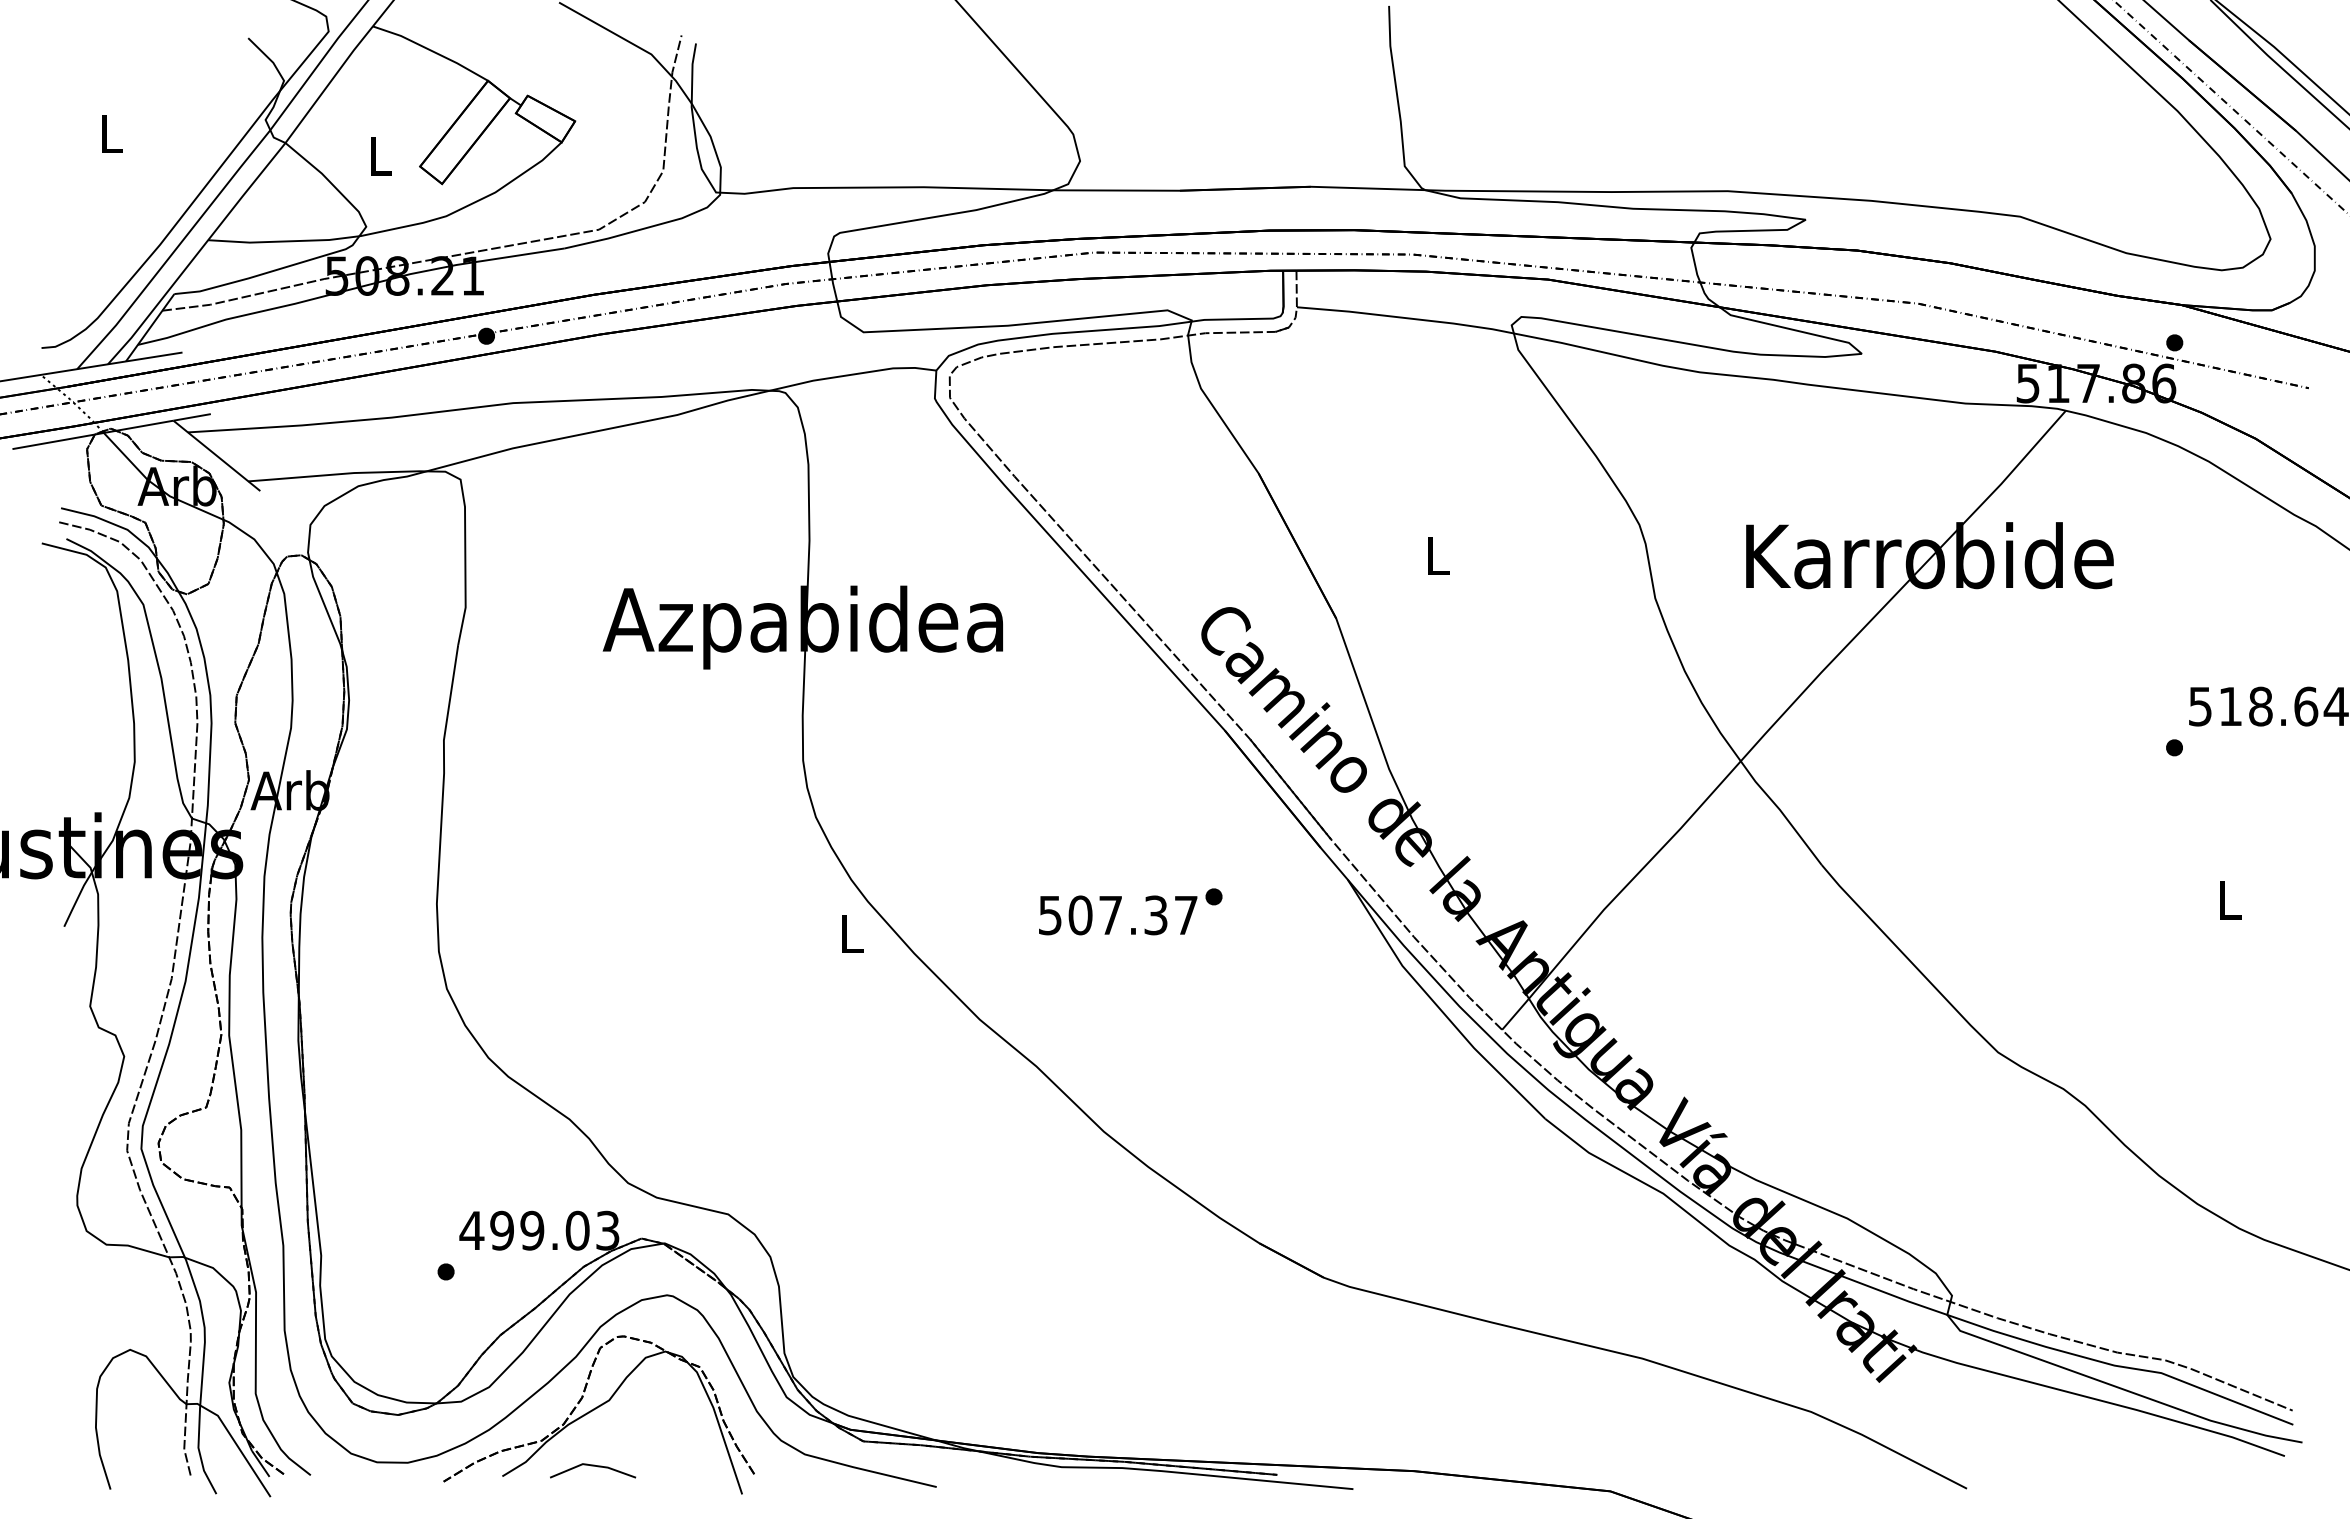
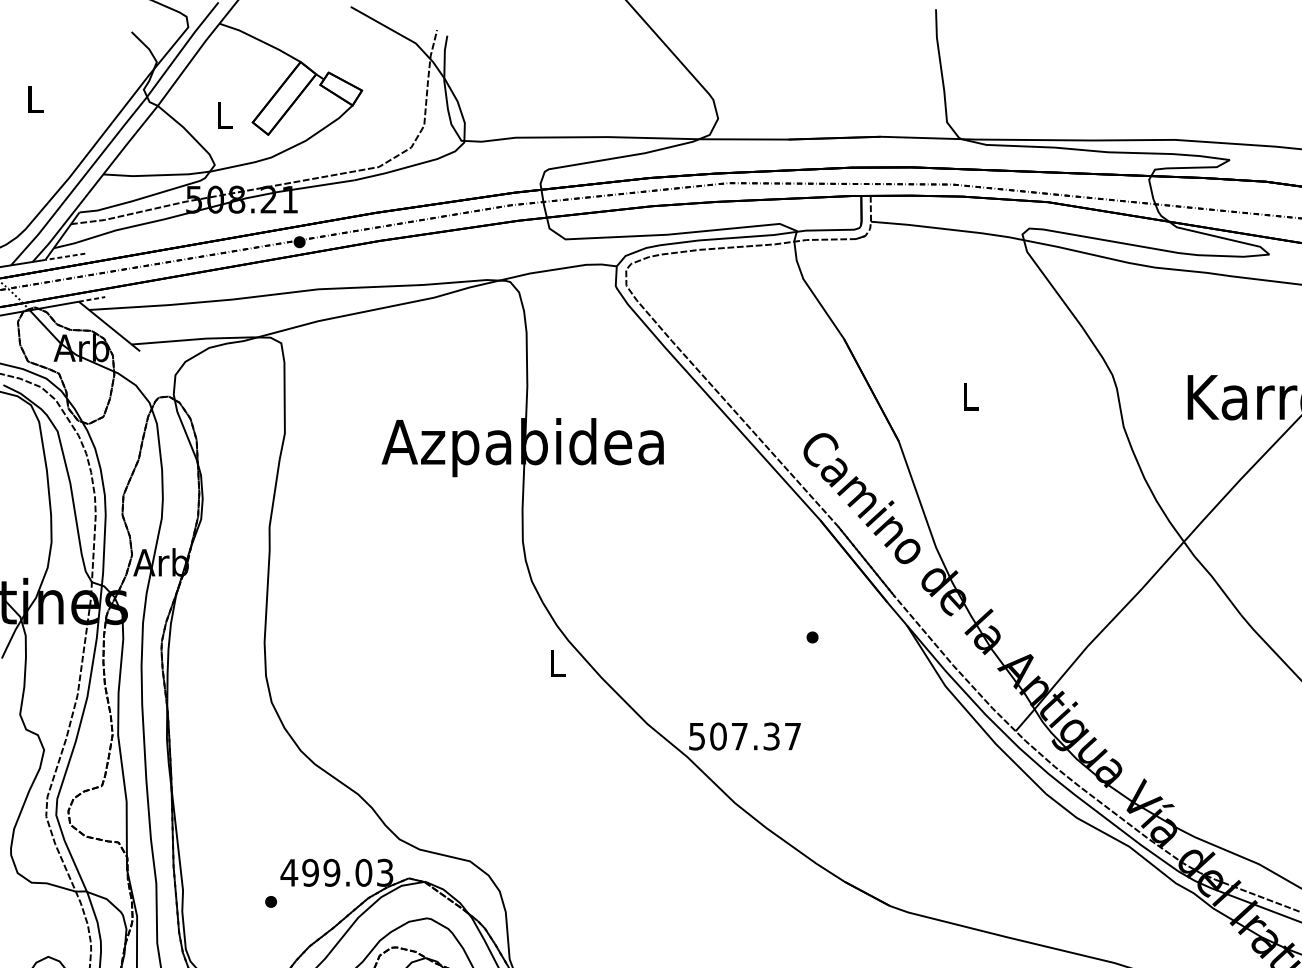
line: (154, 357) -> (65, 257), solid -> dashed
line: (192, 417) -> (92, 299), solid -> dashed
text: (1118, 915) -> (745, 736), moved

